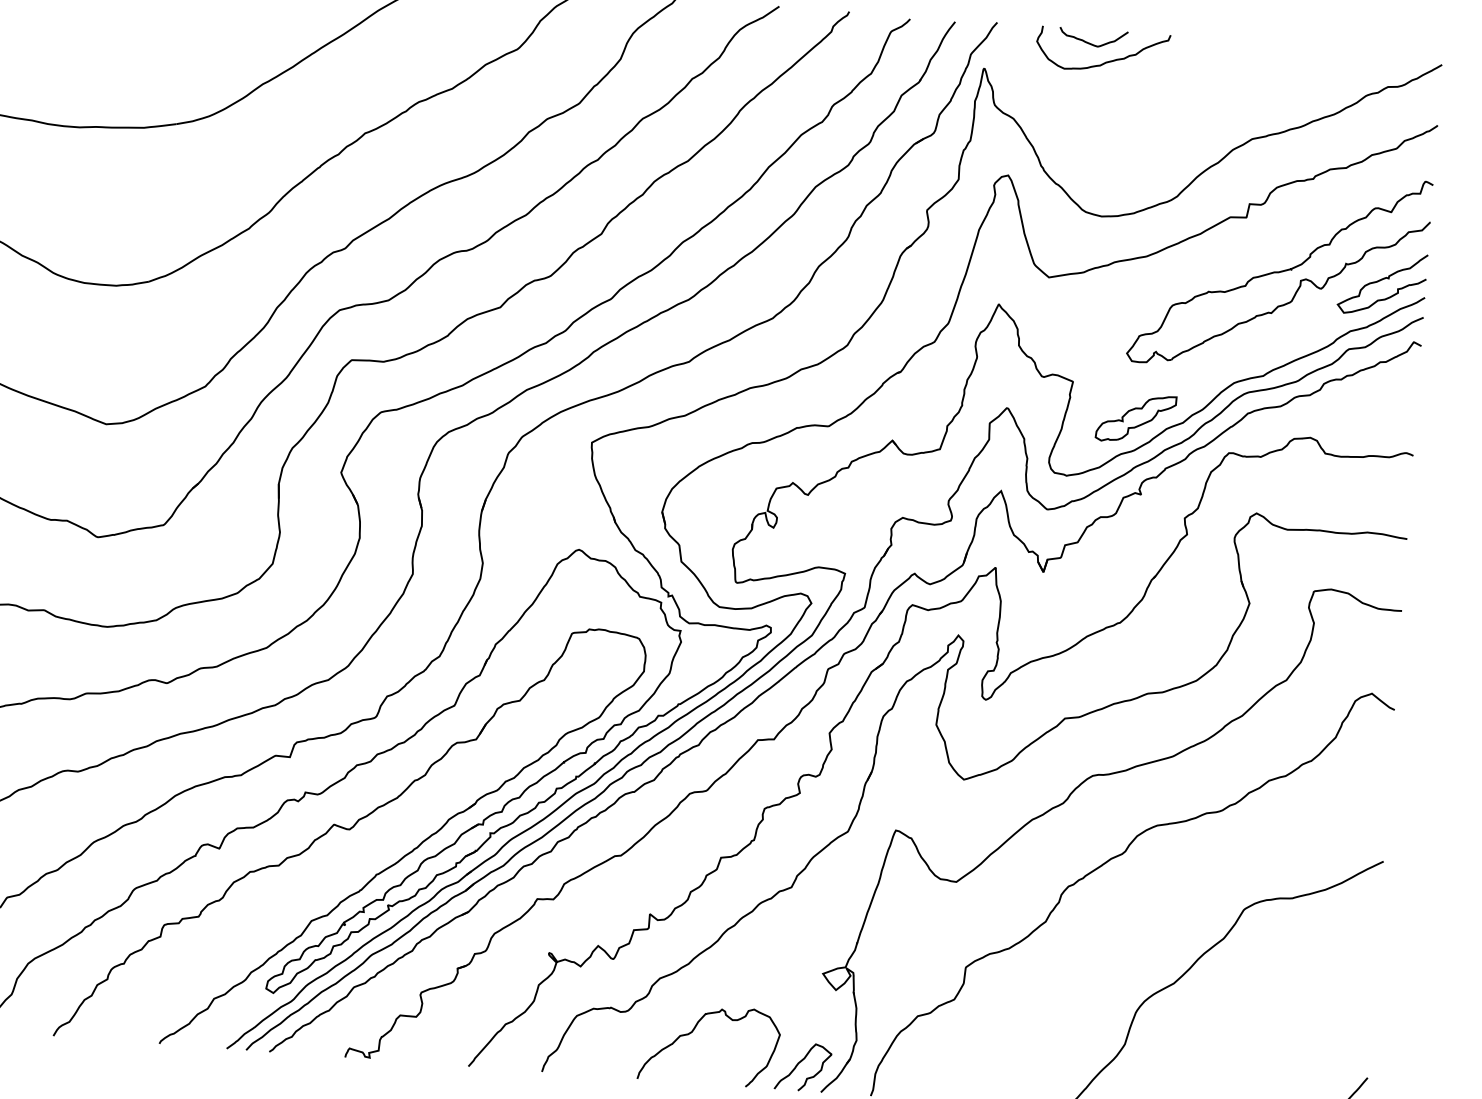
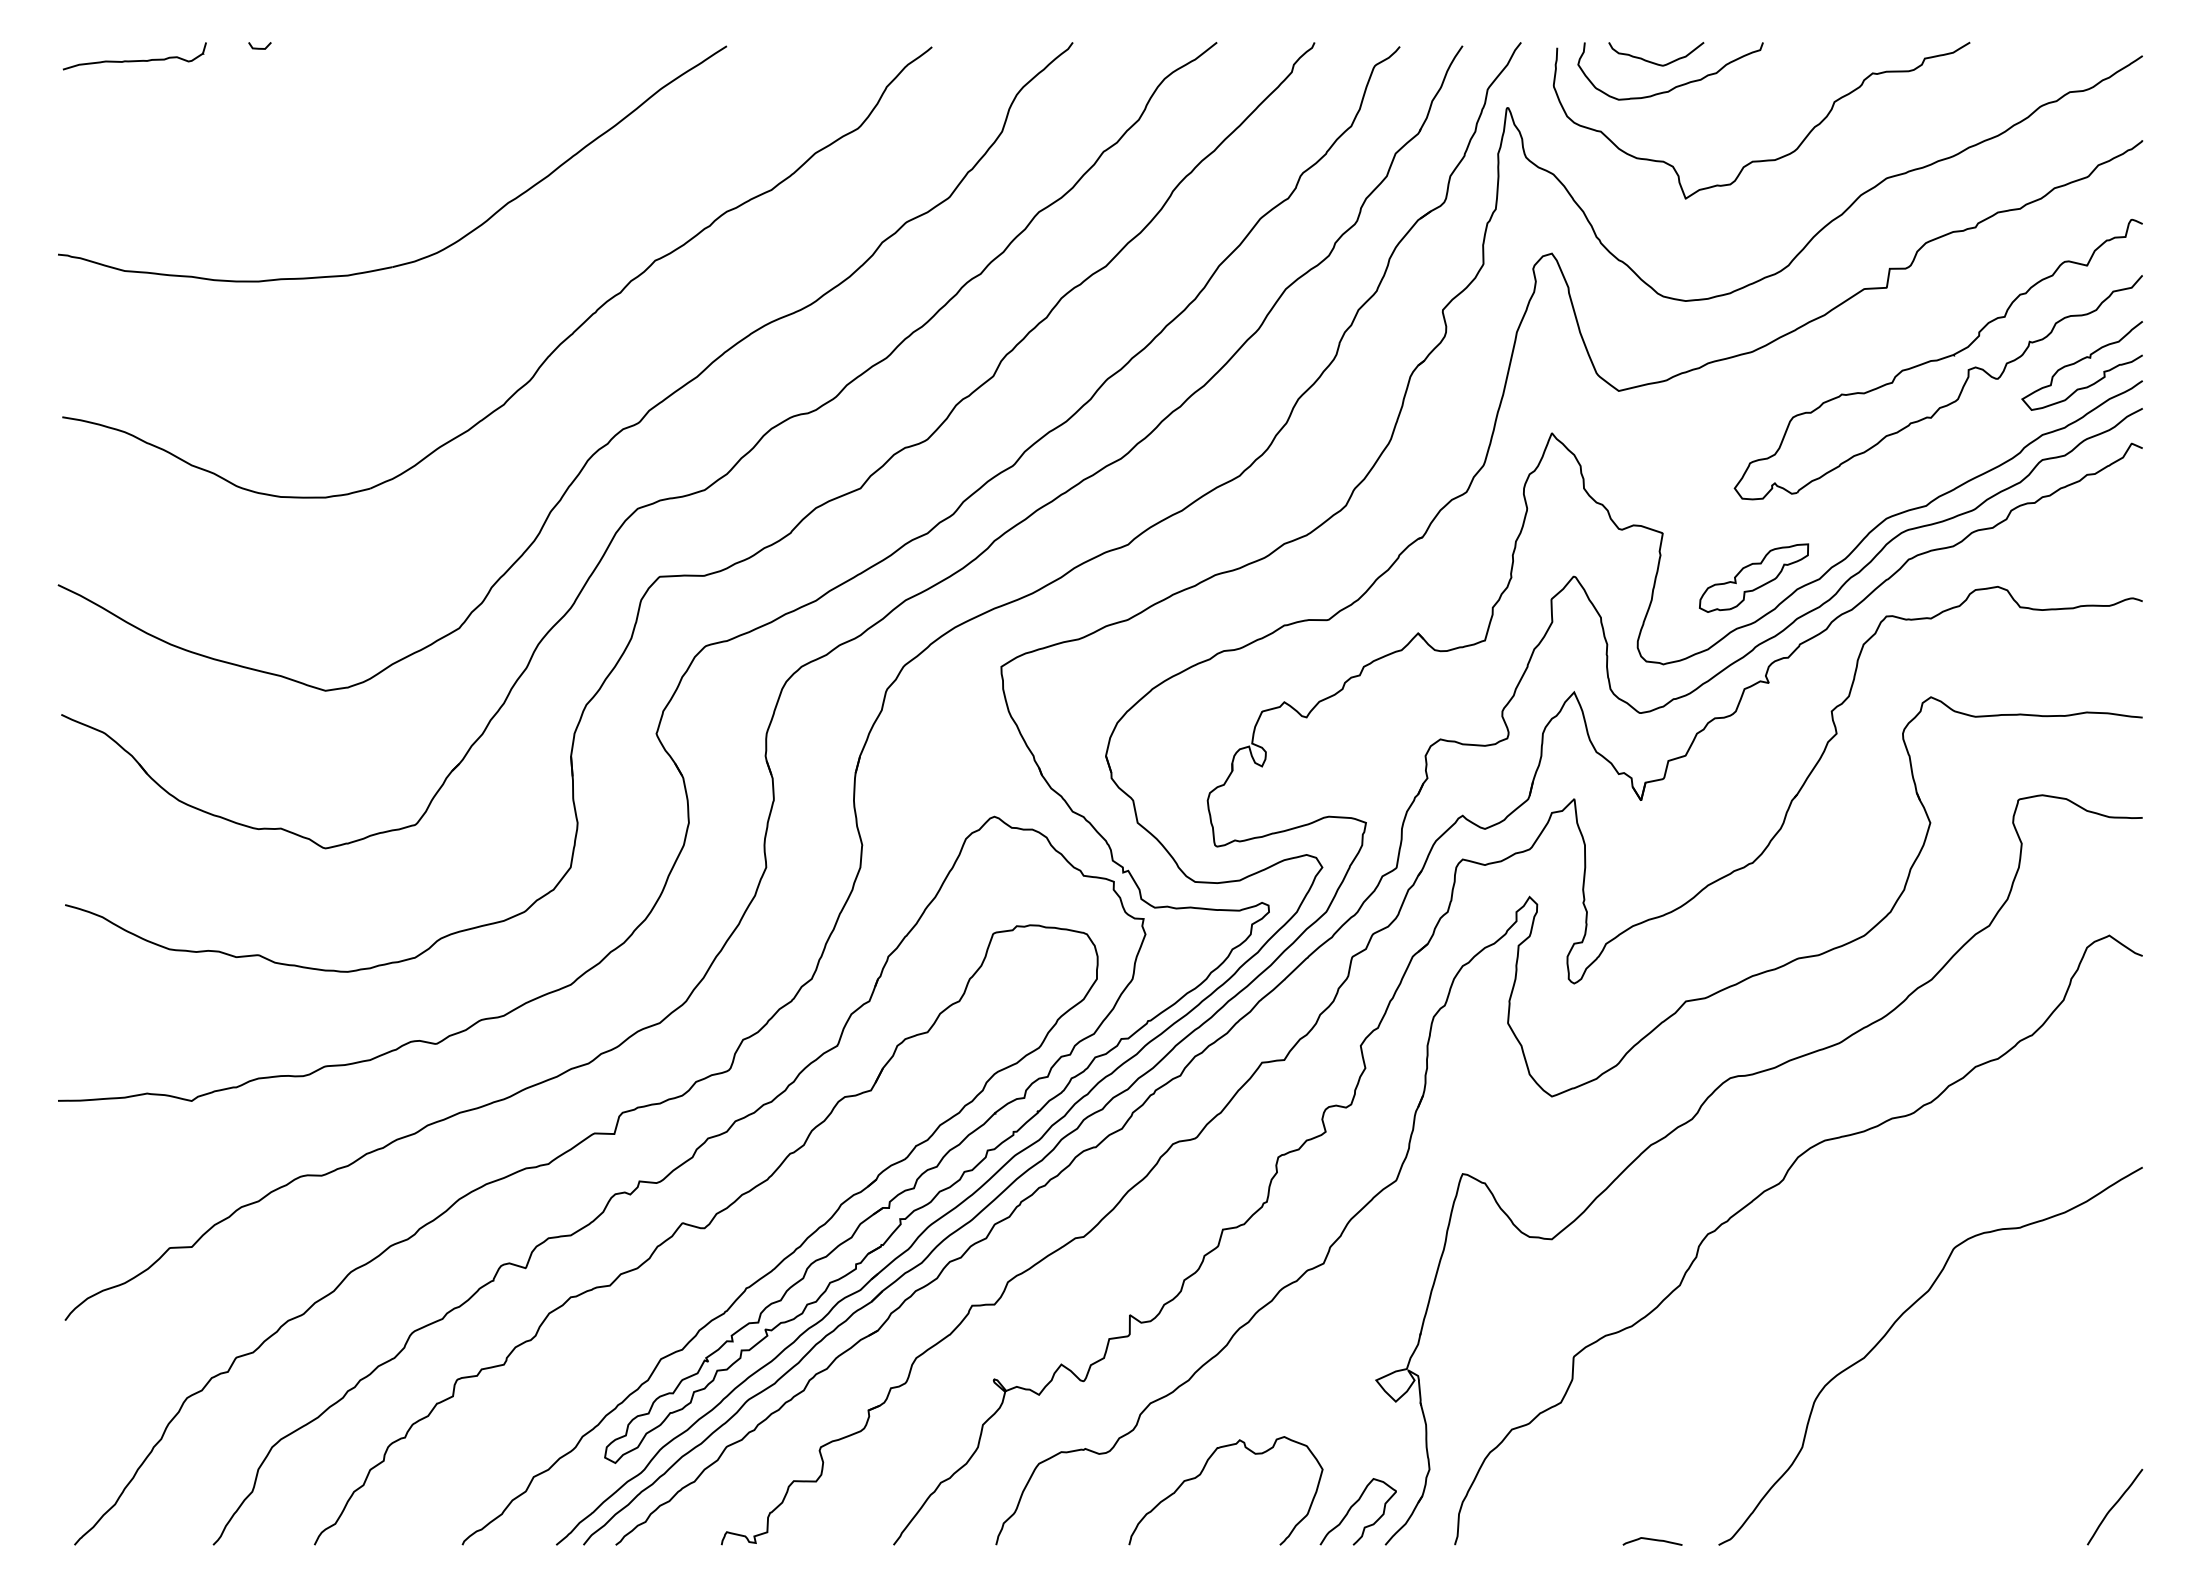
curve: (1166, 119) -> (1765, 159), added

